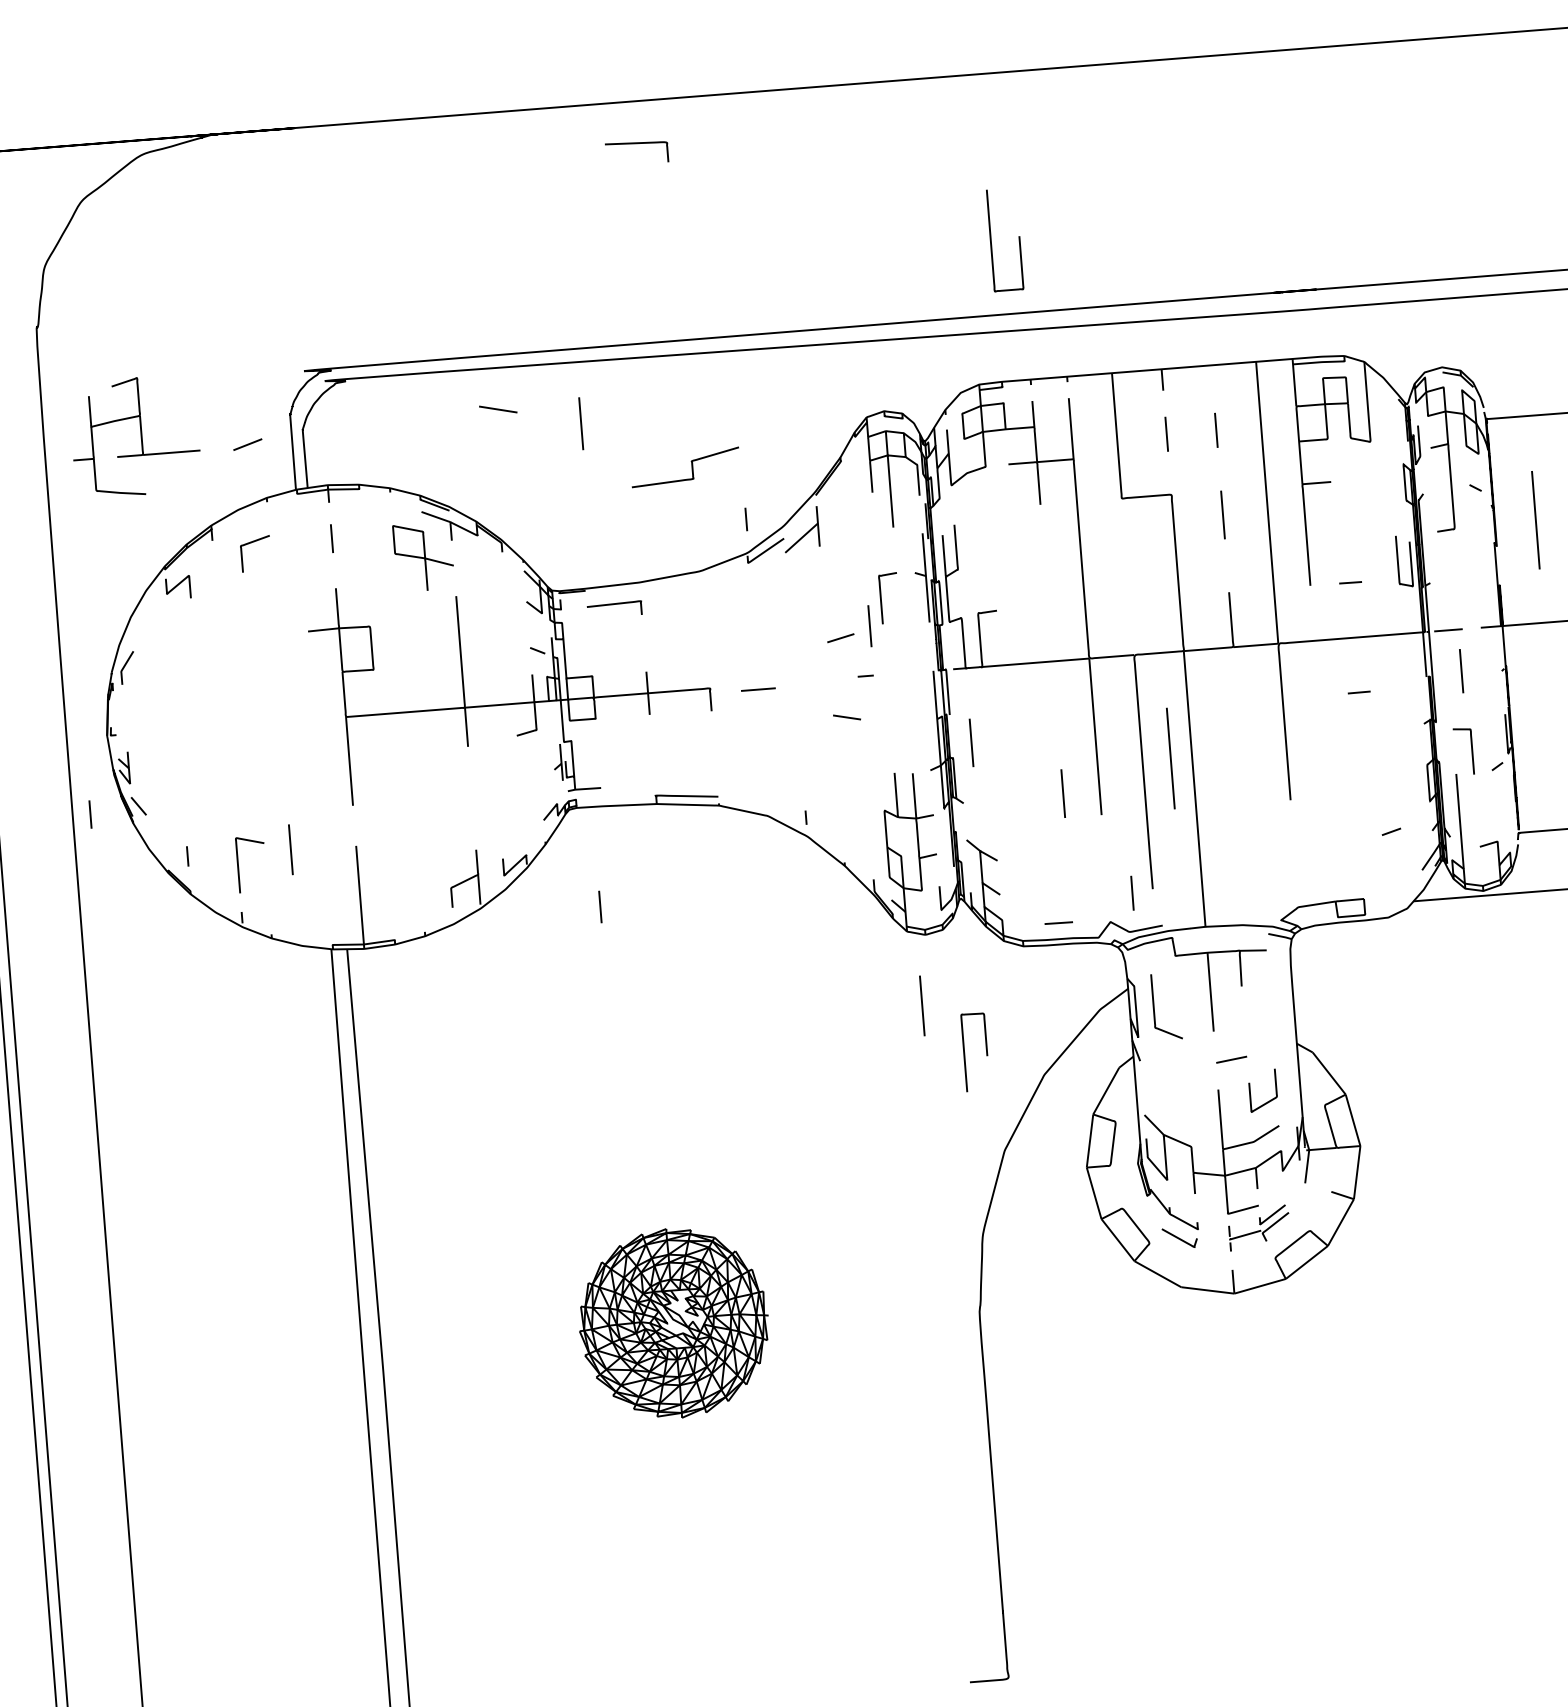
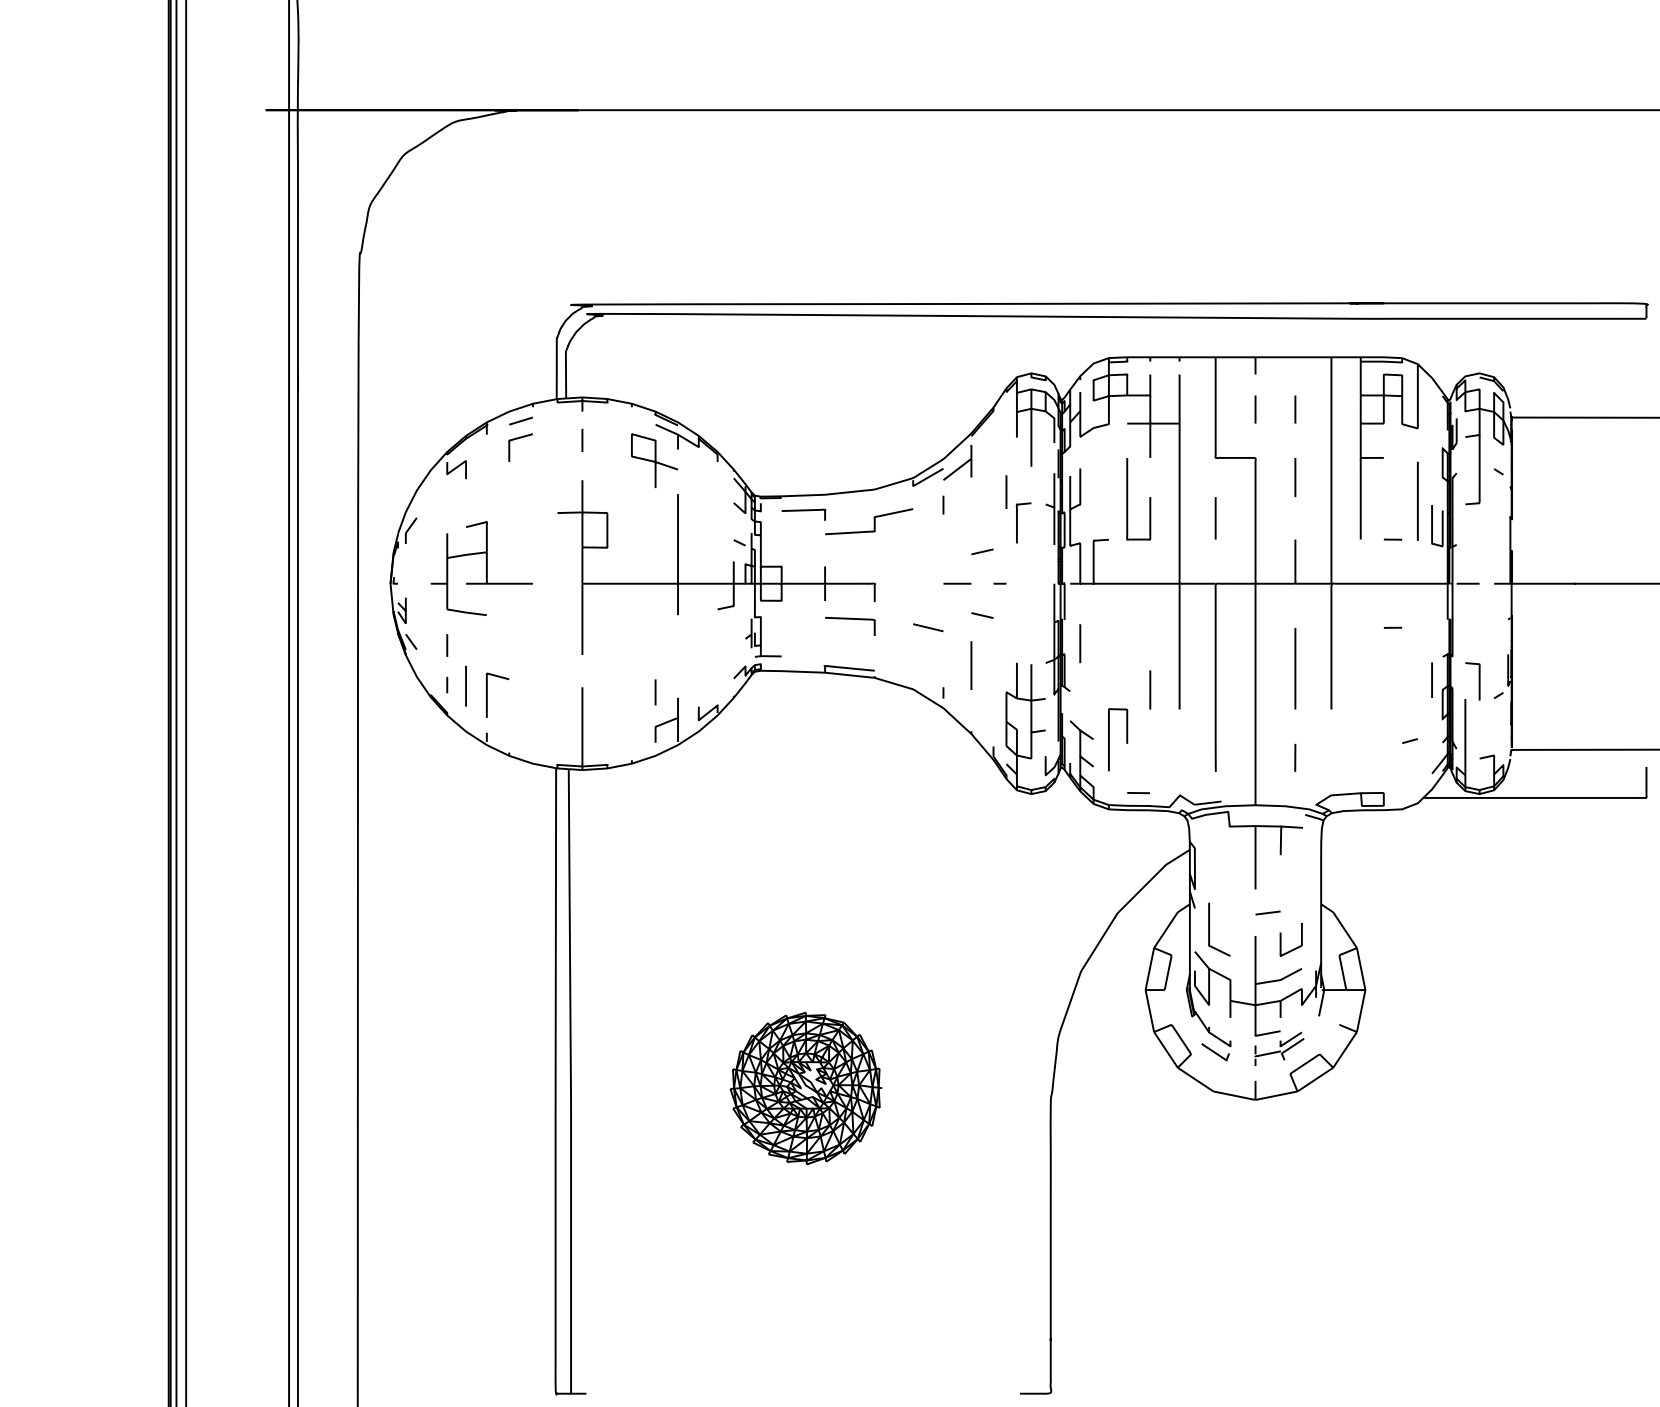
curve: (636, 144) -> (850, 619), moved
curve: (992, 241) -> (1128, 499), moved
line: (498, 409) -> (928, 627), moved
line: (581, 423) -> (1215, 518), moved
part: (134, 436) -> (481, 568), moved
line: (246, 444) -> (520, 420), moved
curve: (690, 466) -> (873, 521), moved
line: (746, 518) -> (943, 504), moved
line: (1535, 519) -> (1417, 500), moved
line: (869, 625) -> (1006, 491), moved
line: (1460, 670) -> (1431, 679), moved
line: (758, 689) -> (957, 583), moved
line: (1170, 758) -> (1295, 668), moved
line: (90, 814) -> (447, 645), moved
line: (290, 848) -> (465, 685), moved
line: (1132, 892) -> (1295, 757), moved
line: (600, 907) -> (655, 692), moved
line: (922, 1005) -> (971, 665), moved
curve: (1154, 1007) -> (1209, 929), moved
curve: (986, 1050) -> (1126, 739), moved

